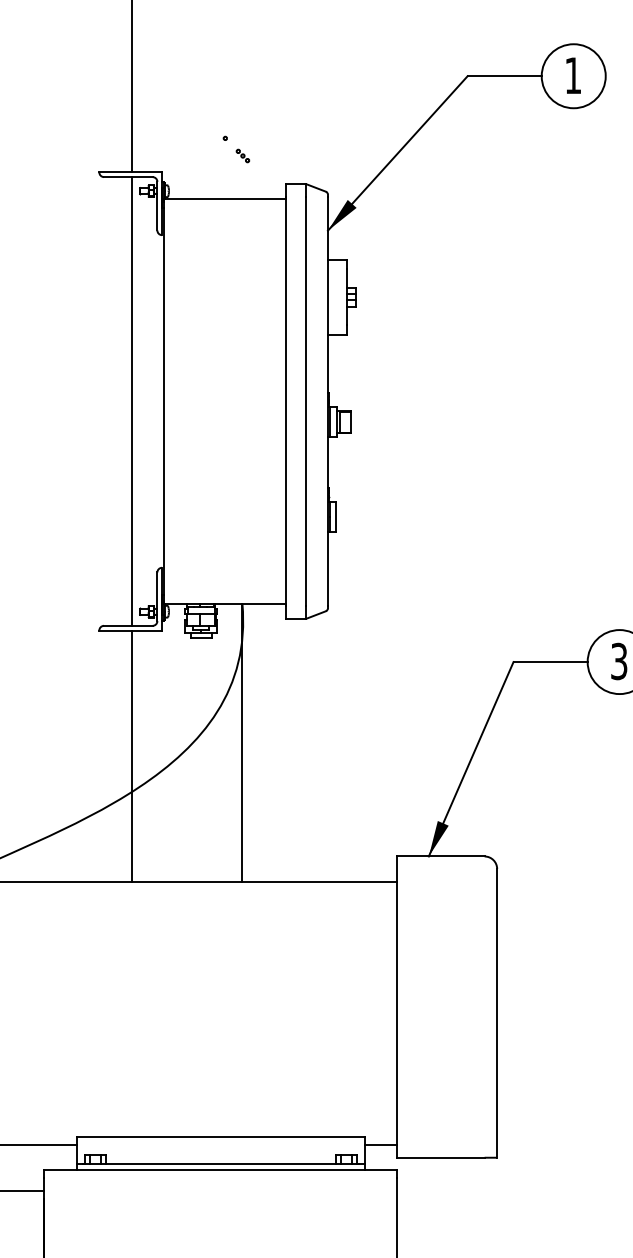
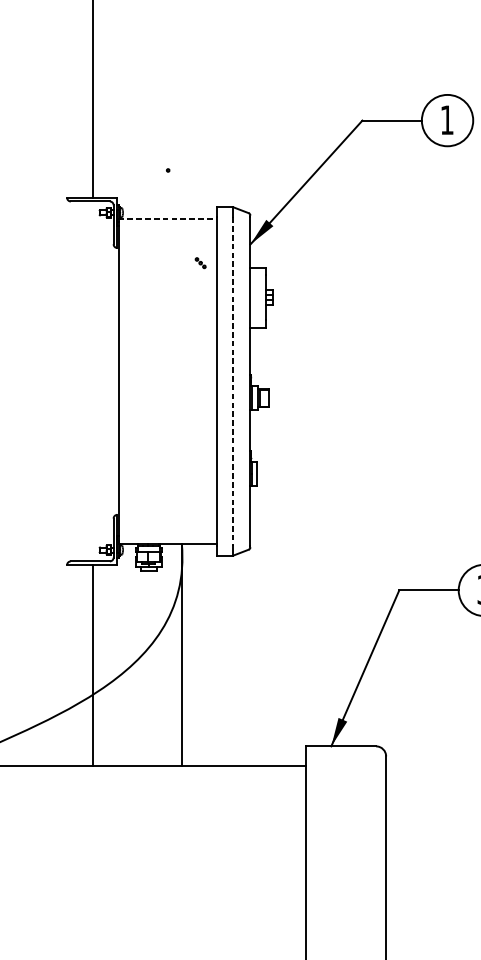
part: (242, 155) -> (200, 262), moved
line: (225, 199) -> (168, 219), solid -> dashed
line: (131, 401) -> (92, 381), removed
line: (306, 401) -> (233, 381), solid -> dashed

